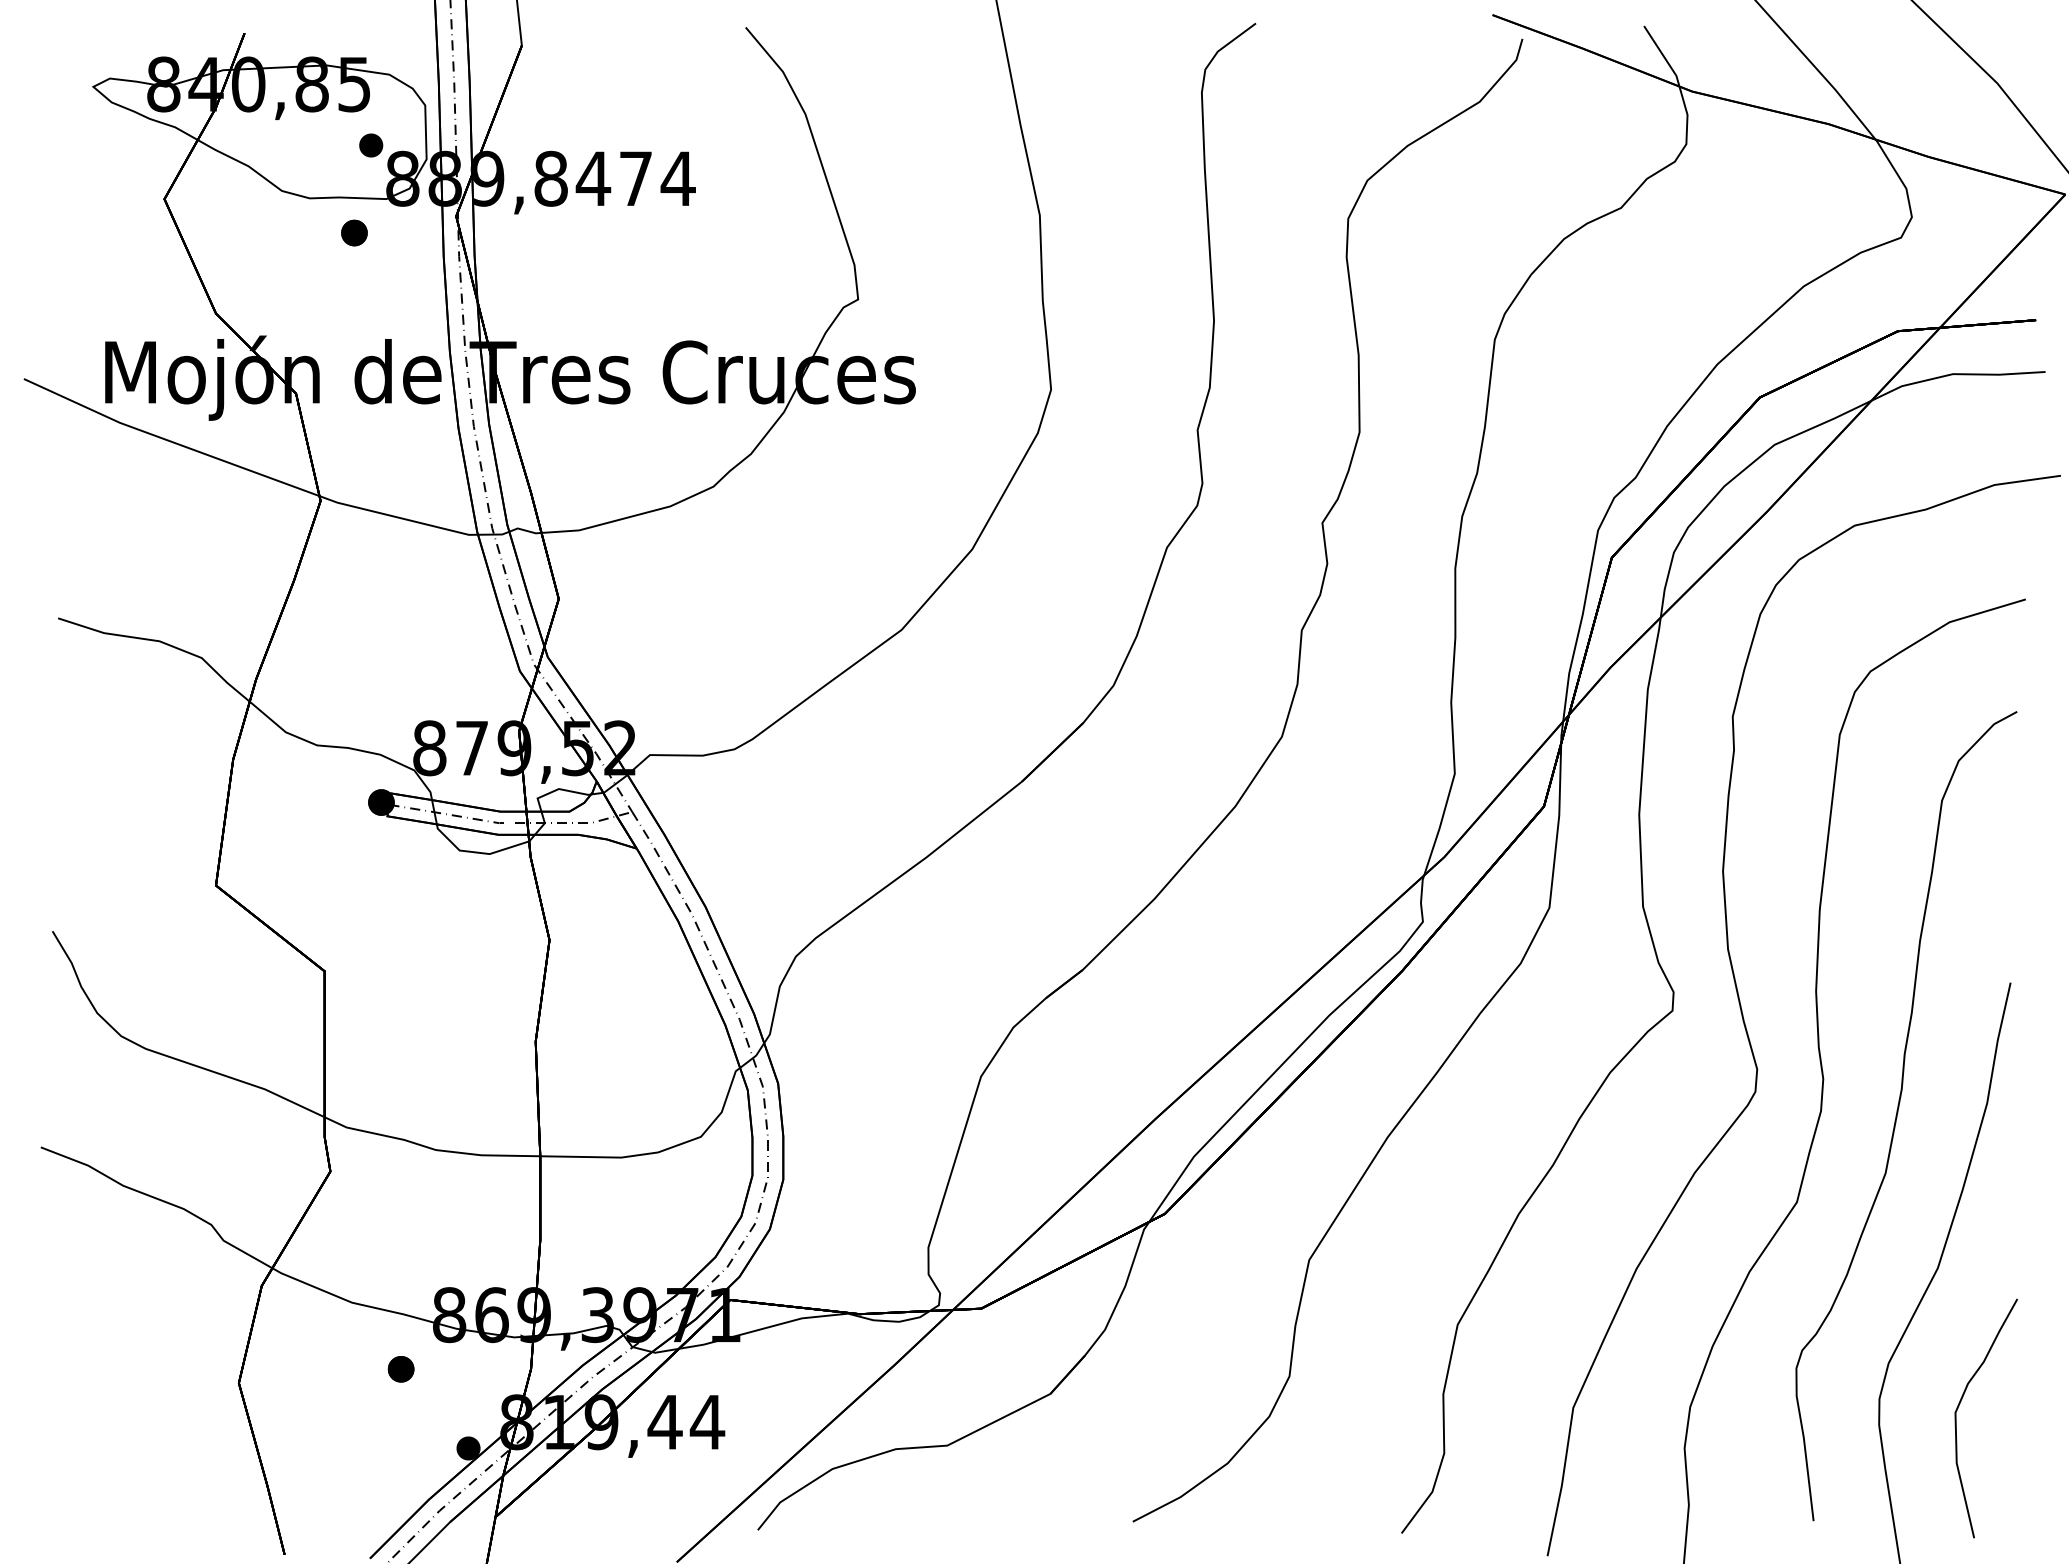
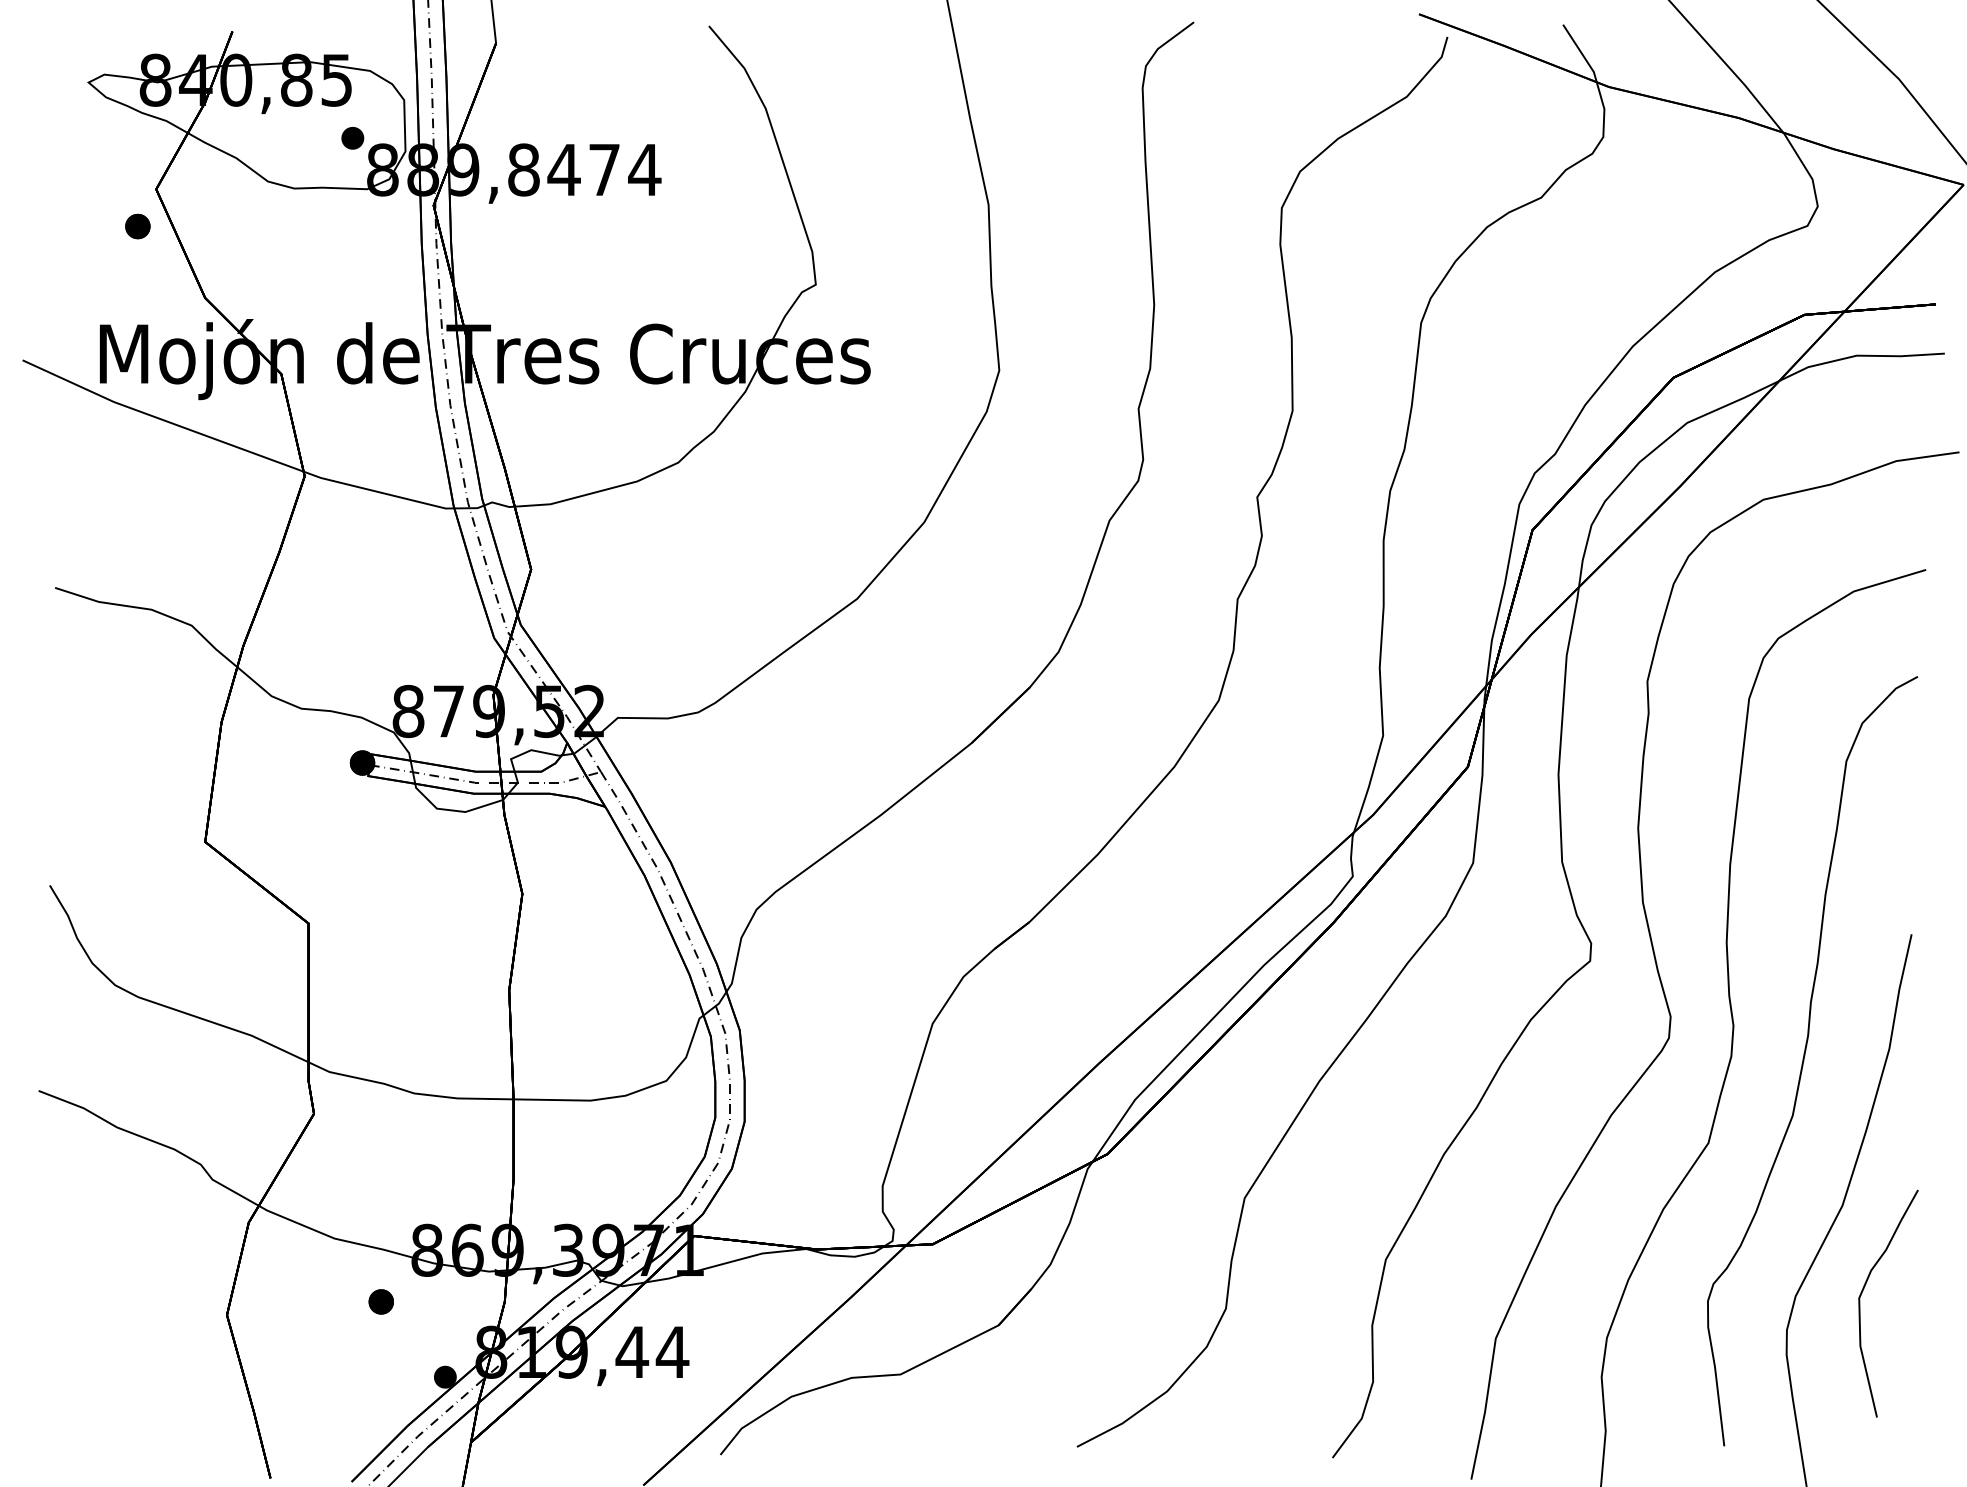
part: (354, 233) -> (137, 226), moved
curve: (1959, 1405) -> (1863, 1291), moved

